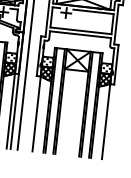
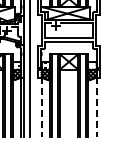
line: (36, 114) -> (41, 107), solid -> dashed
line: (106, 121) -> (96, 107), solid -> dashed

